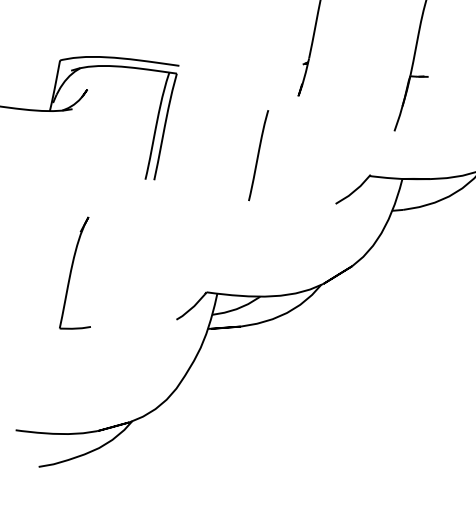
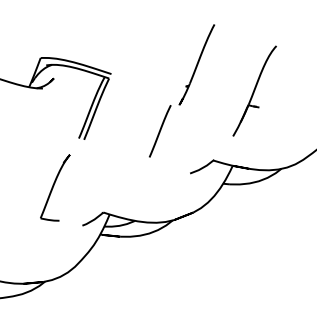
line: (259, 155) -> (160, 131), moved
part: (74, 274) -> (55, 187), moved

